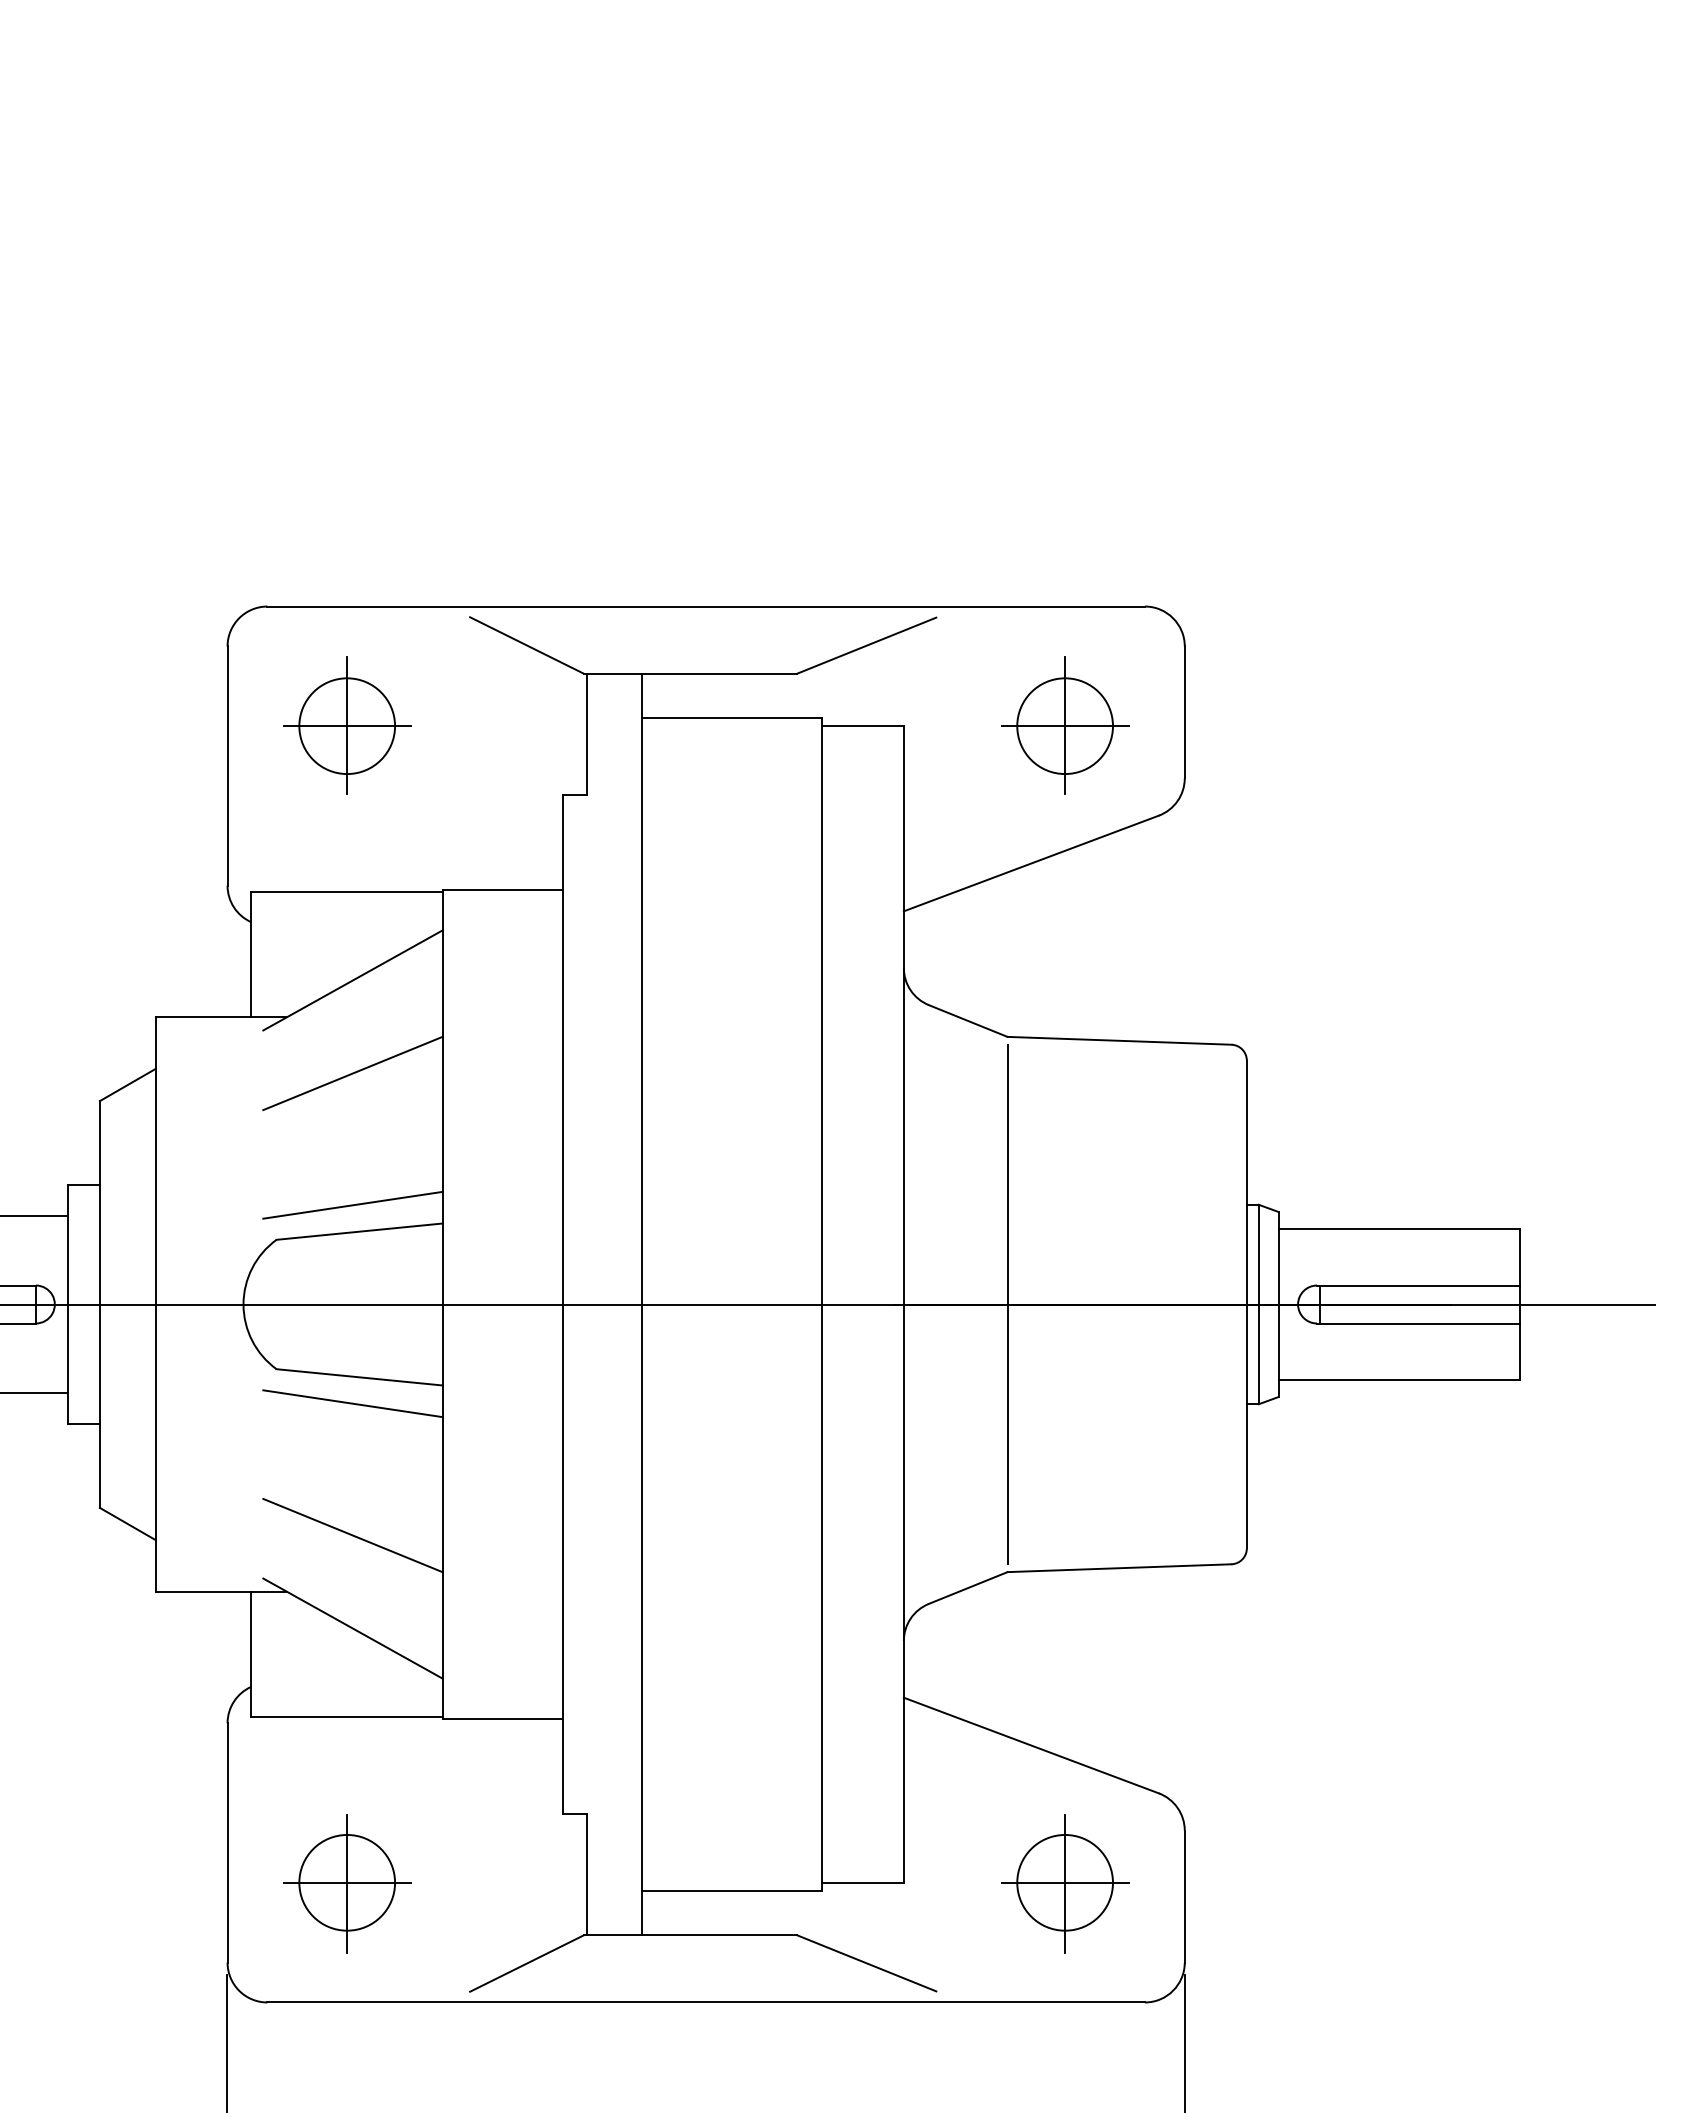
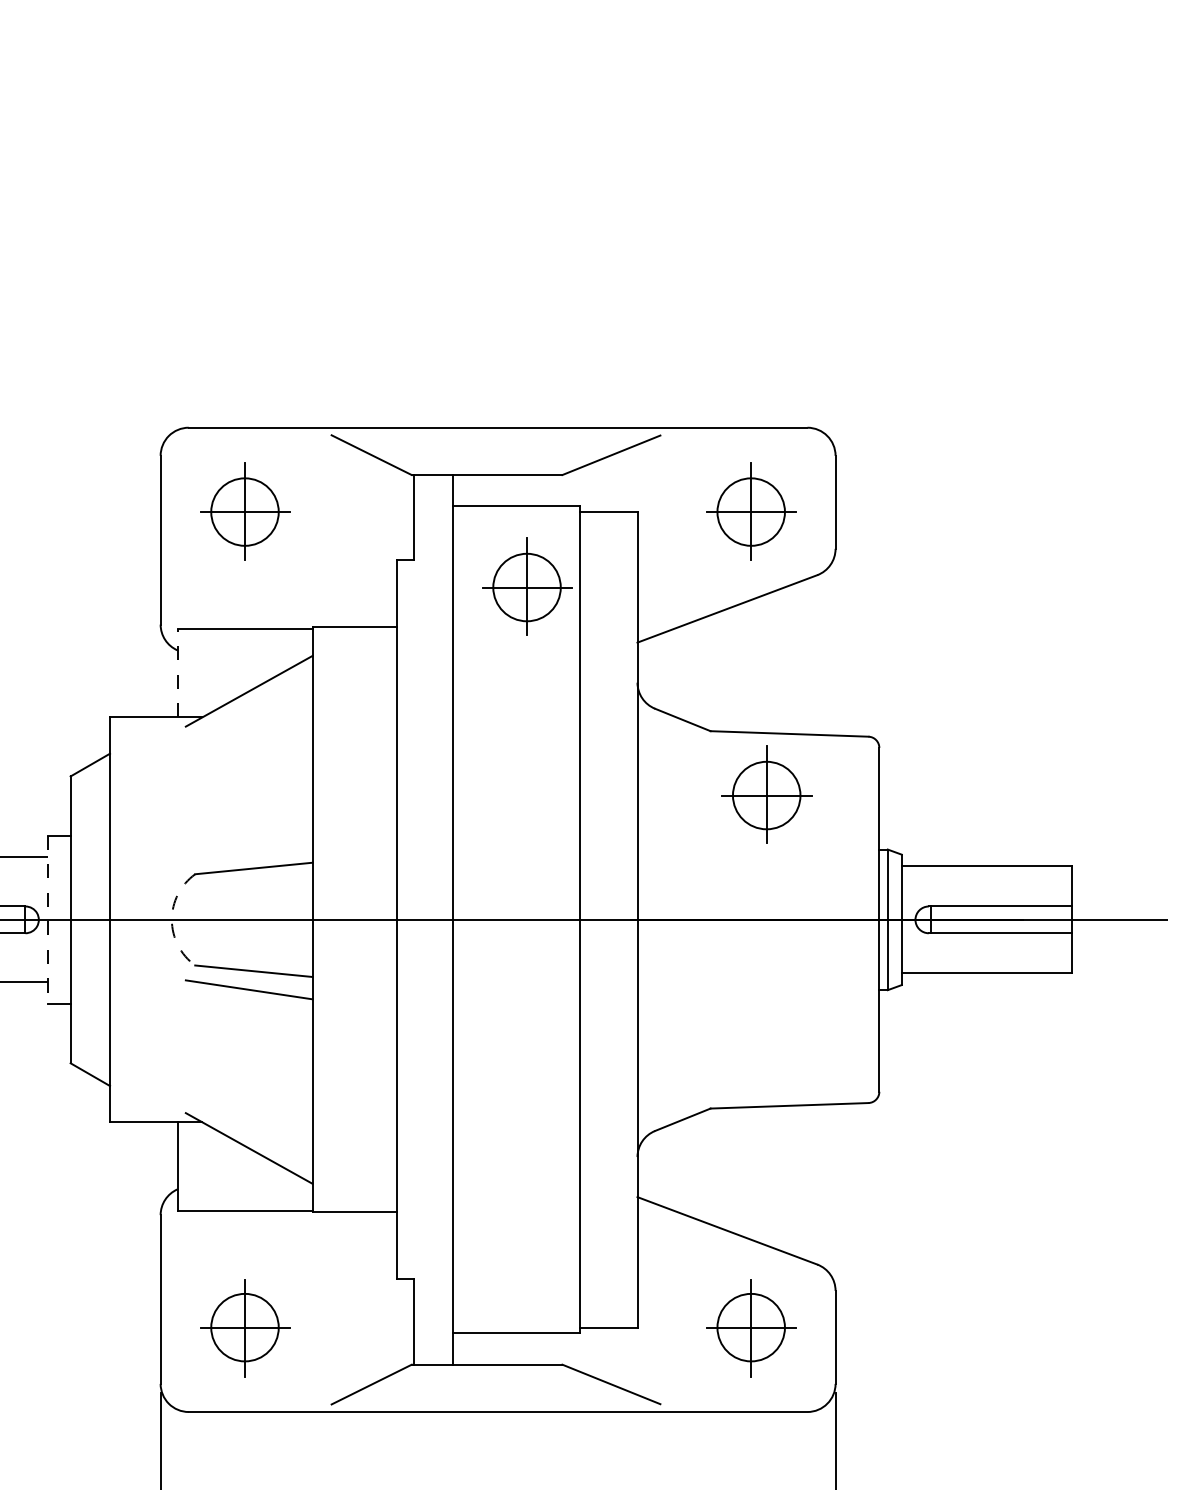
part: (747, 832) -> (527, 587), added
line: (251, 954) -> (177, 673), solid -> dashed
line: (352, 1073) -> (248, 756), removed
part: (1087, 1127) -> (766, 795), added
line: (352, 1204) -> (248, 849), removed
line: (68, 1304) -> (48, 919), solid -> dashed
arc: (243, 1304) -> (171, 919), solid -> dashed
line: (1007, 1304) -> (710, 919), removed
line: (352, 1535) -> (248, 1082), removed

